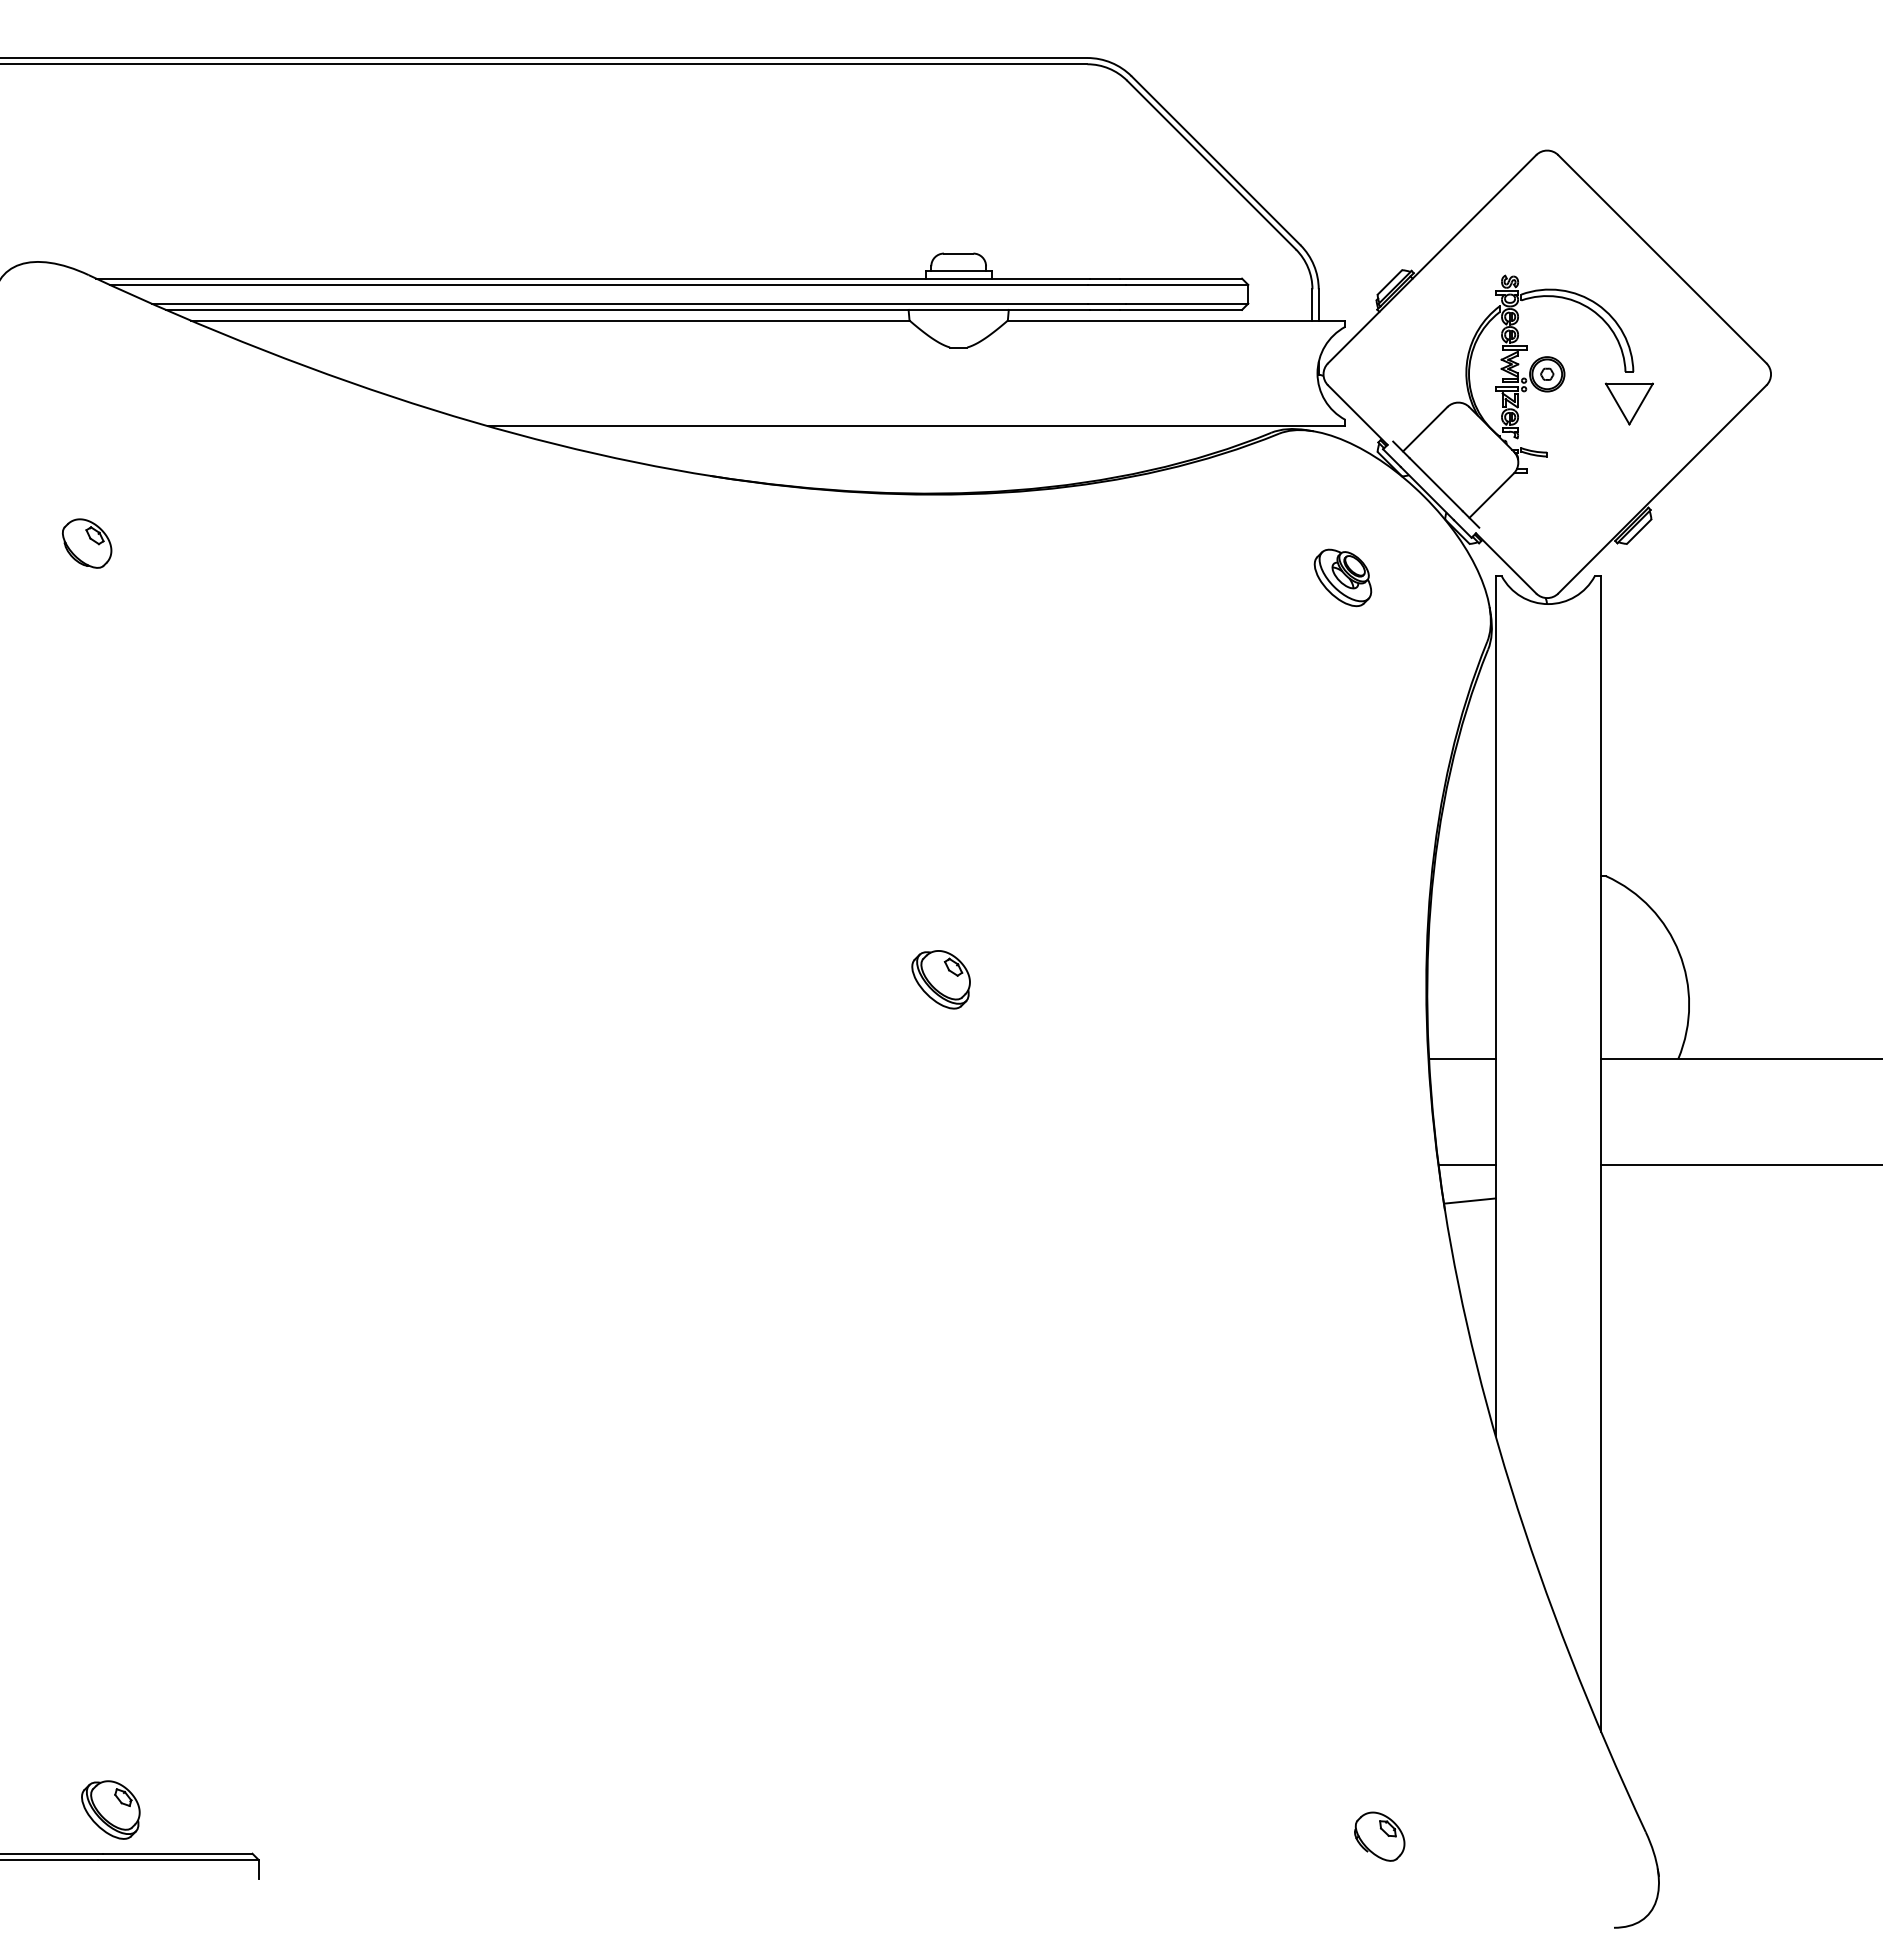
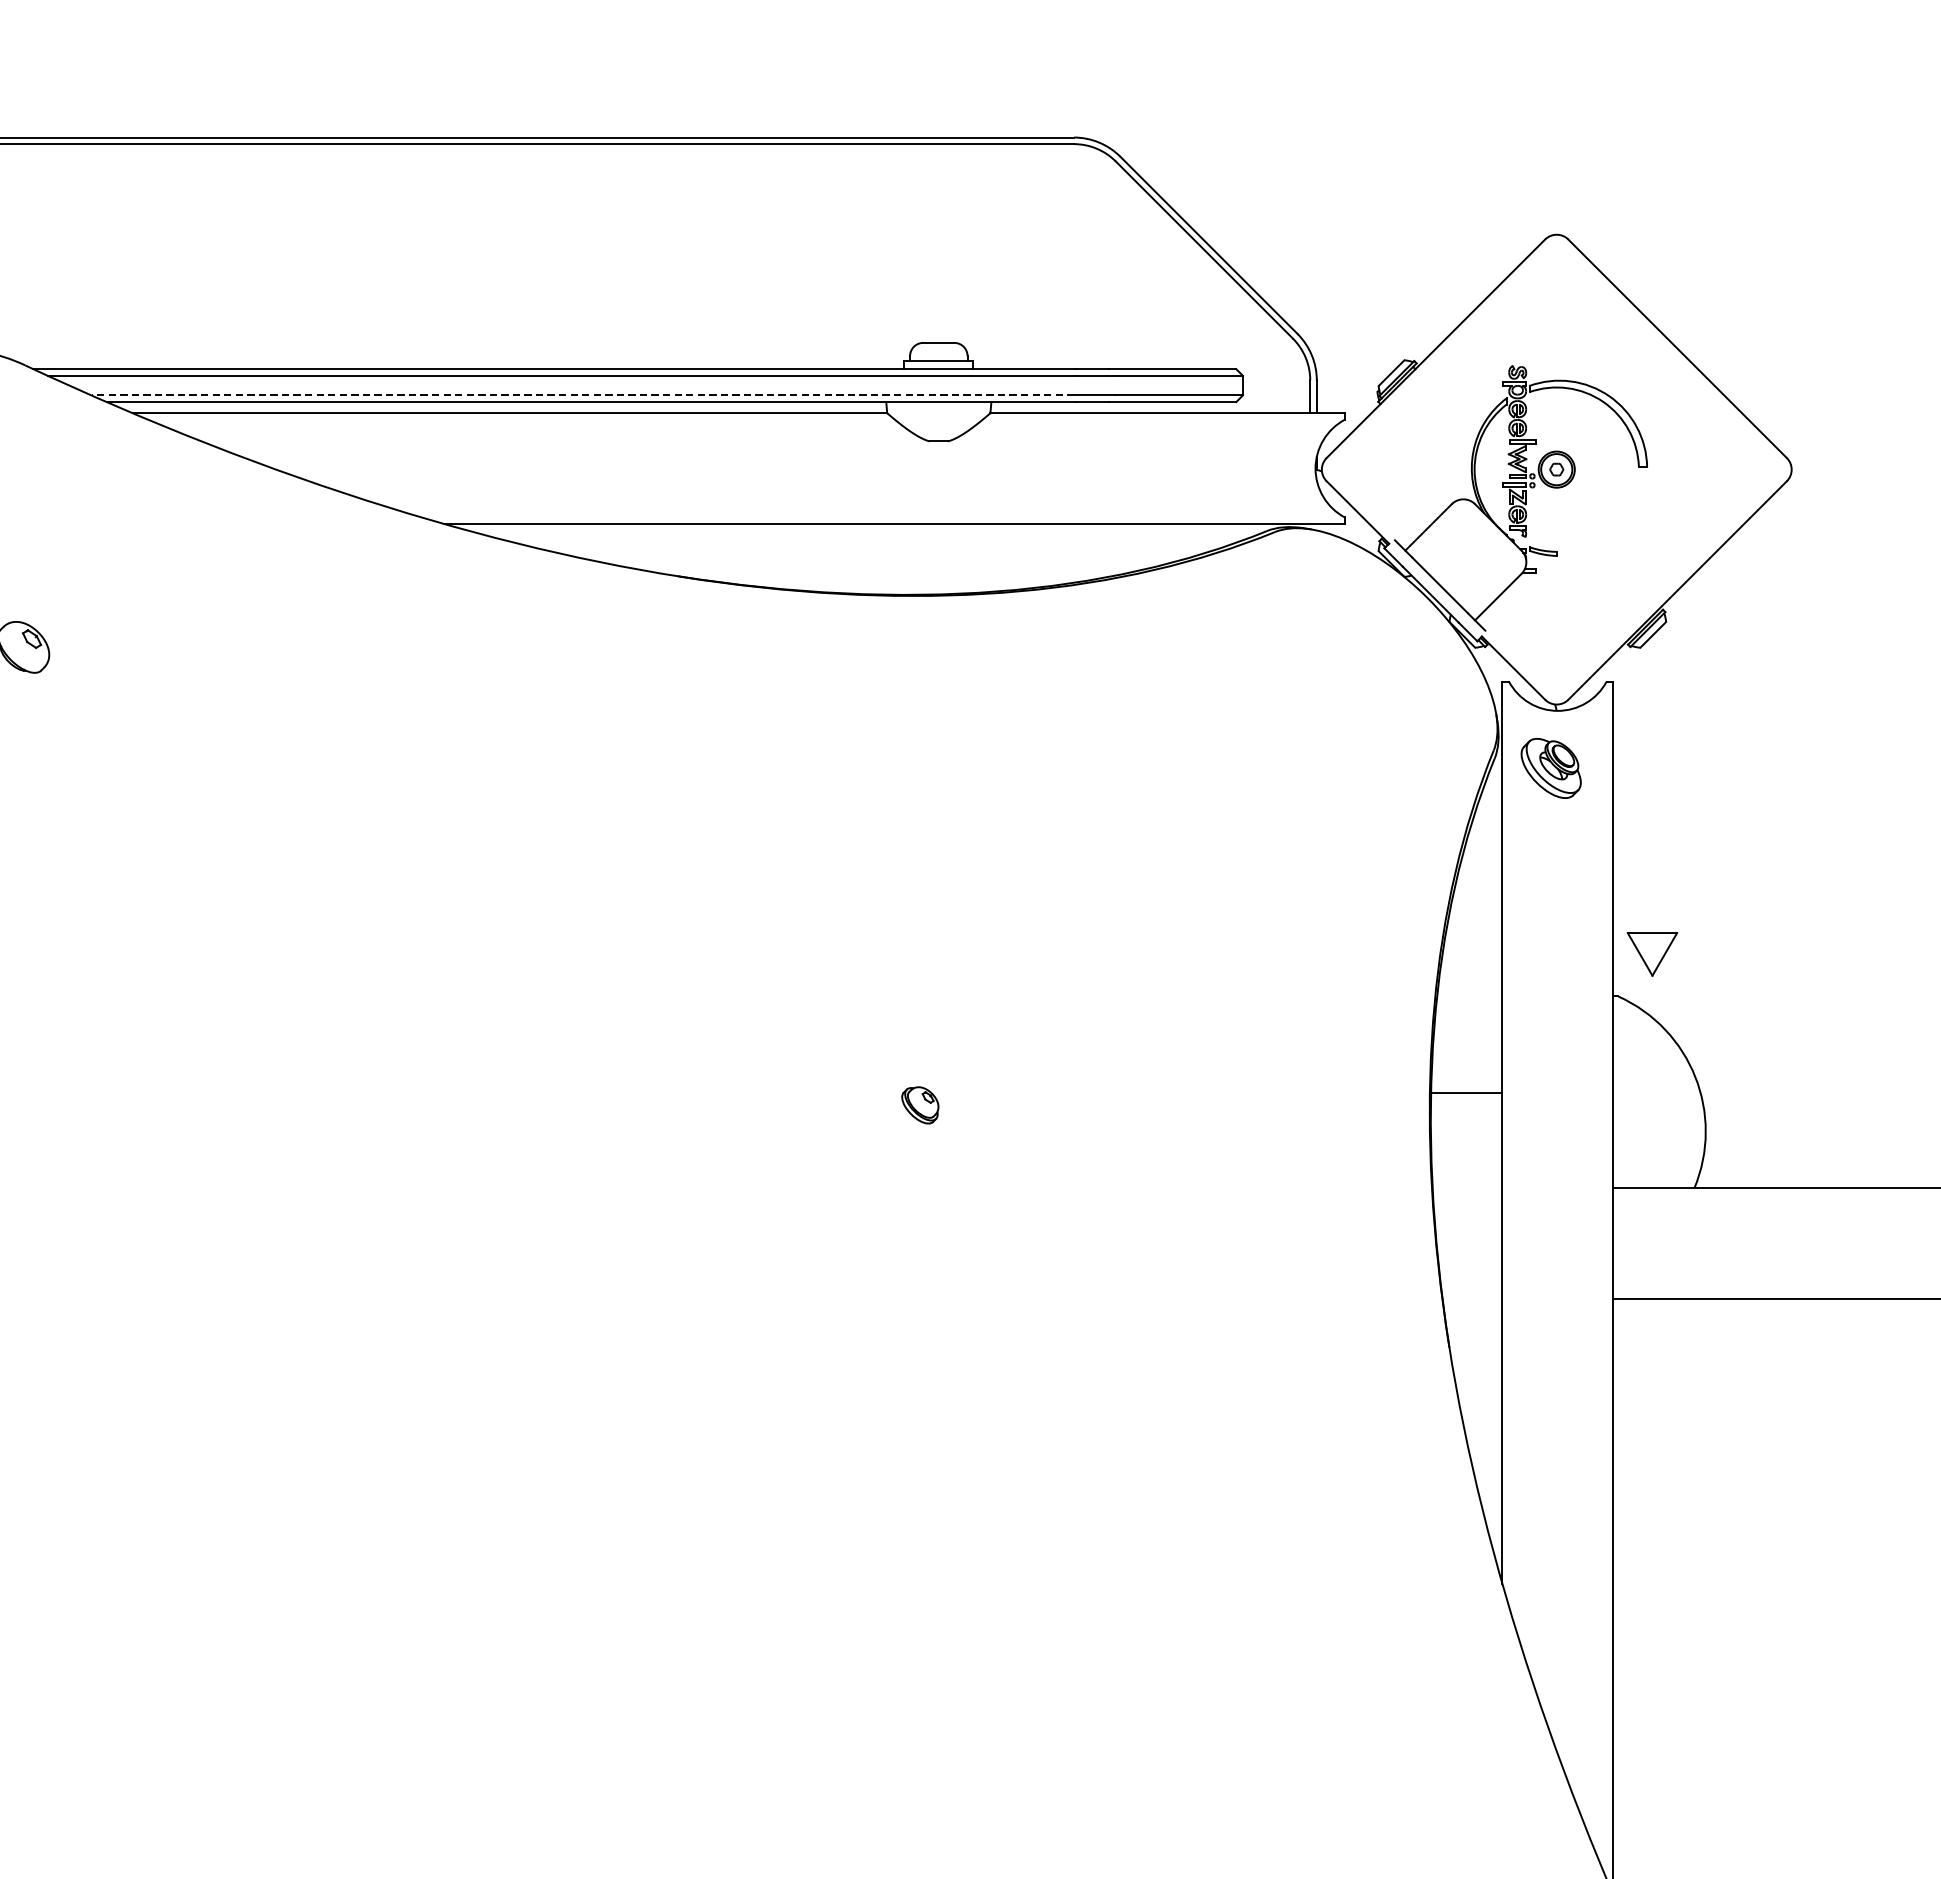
line: (619, 303) -> (582, 395), solid -> dashed
part: (1628, 403) -> (1651, 953), moved
part: (1342, 577) -> (1550, 767), moved
part: (940, 979) -> (919, 1105), size x0.6
line: (1462, 1059) -> (1467, 1093), moved
line: (1466, 1164) -> (1471, 1299), removed
line: (1469, 1200) -> (1475, 1337), removed

